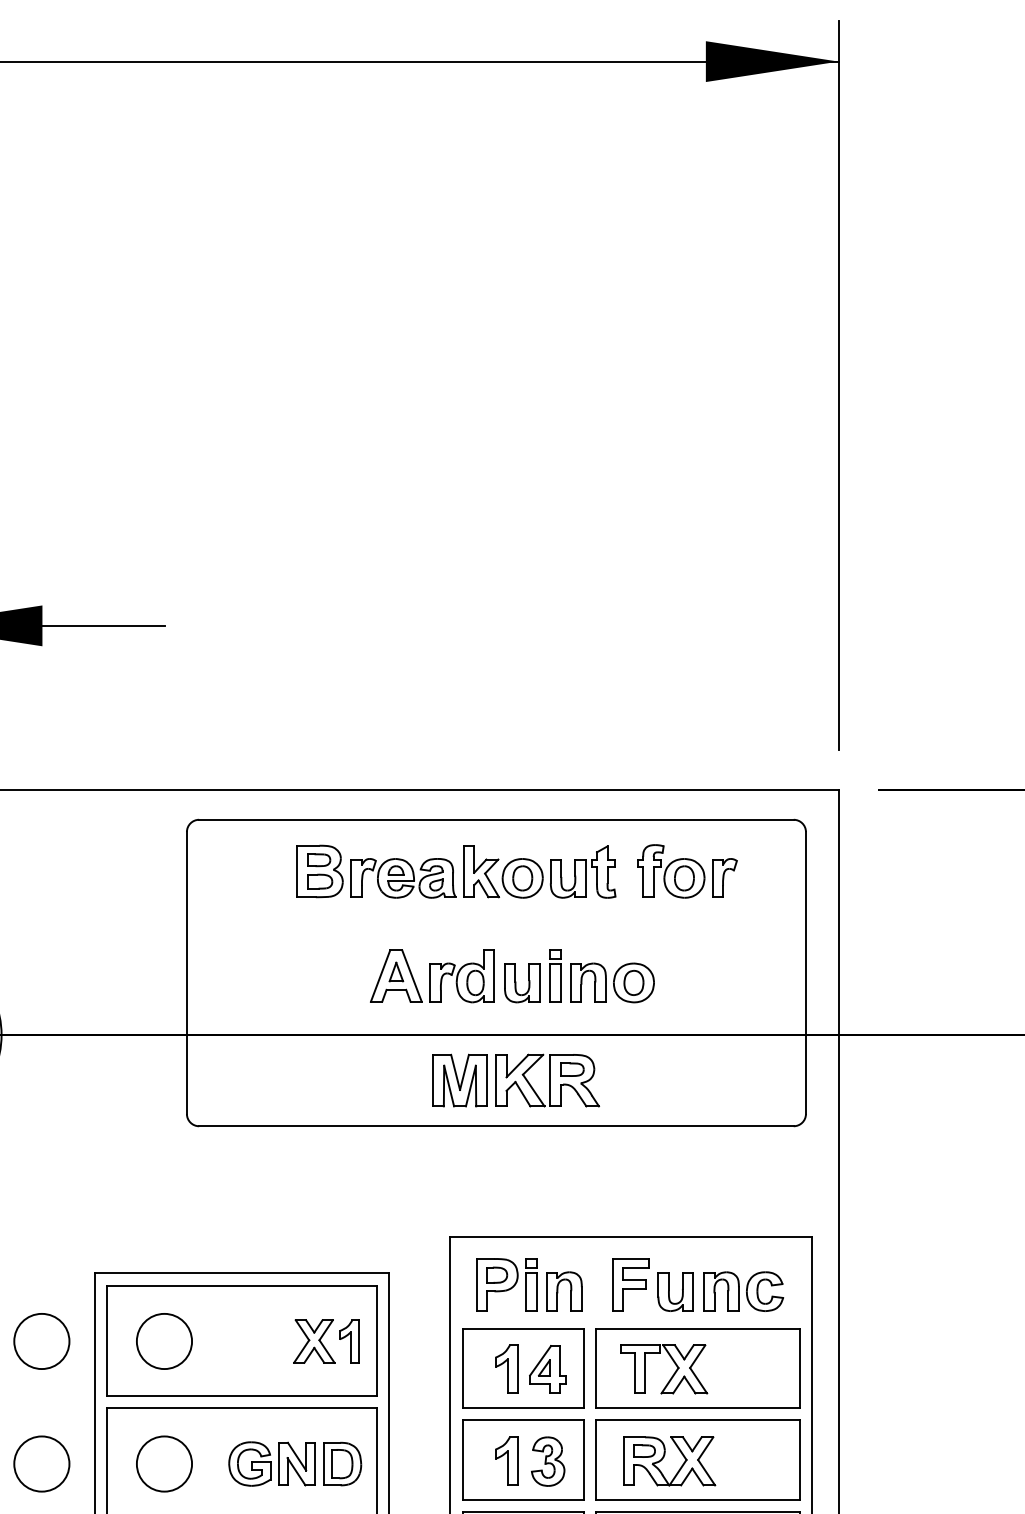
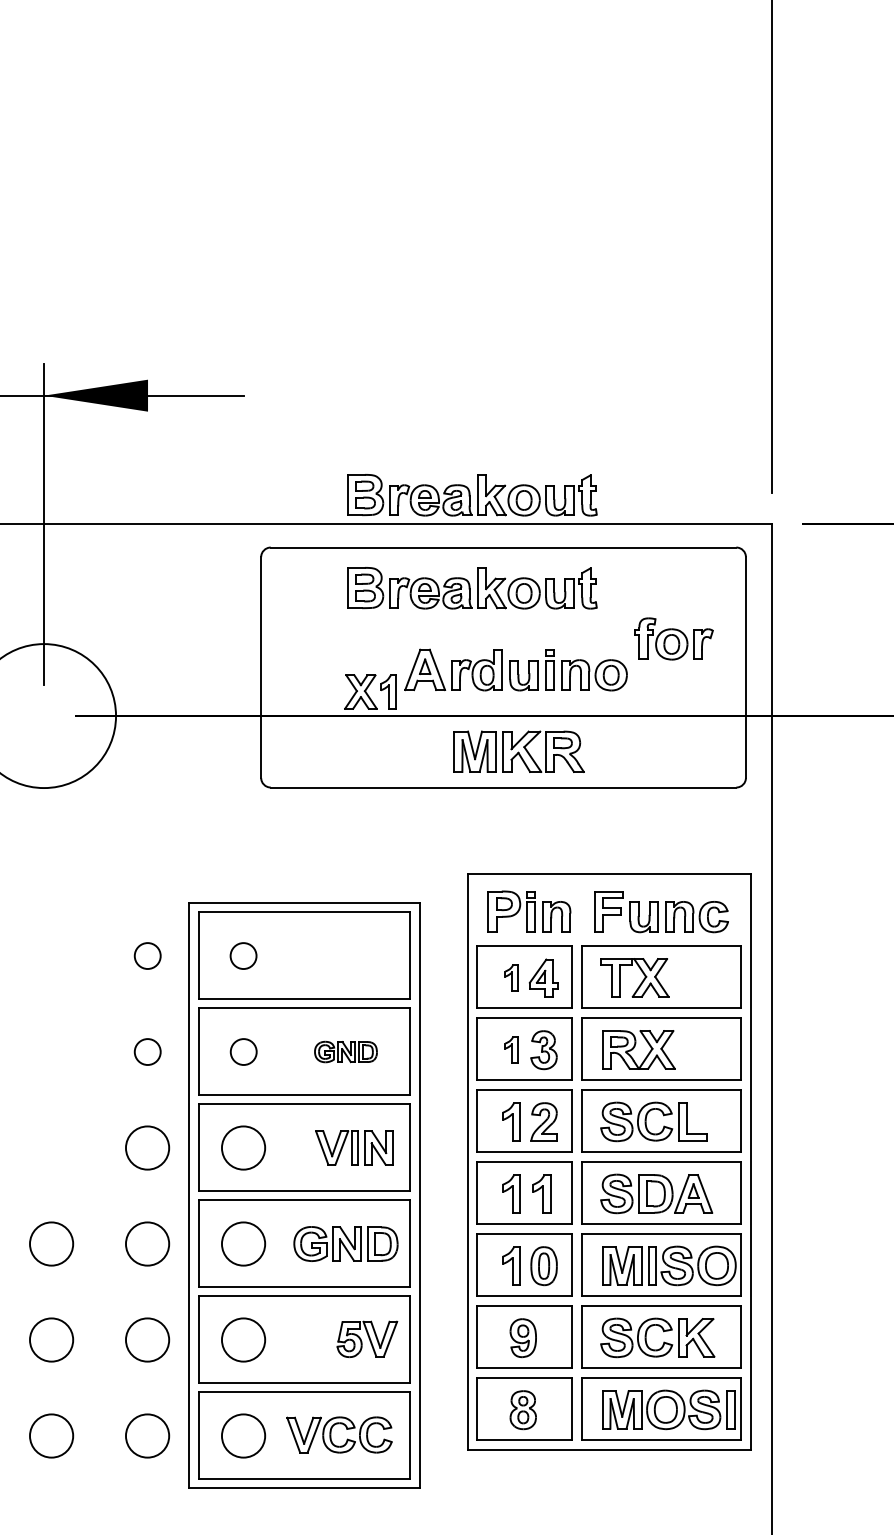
part: (456, 753) -> (472, 495), added
part: (686, 870) -> (673, 638), moved
circle: (41, 1340) -> (147, 955), size x0.6
circle: (164, 1340) -> (243, 955), size x0.6
part: (326, 1340) -> (370, 691), moved
part: (506, 1368) -> (511, 977), size x0.7
part: (506, 1460) -> (511, 1049), size x0.7
circle: (41, 1463) -> (147, 1051), size x0.6
circle: (164, 1463) -> (243, 1051), size x0.6
part: (294, 1463) -> (345, 1051), size x0.6

